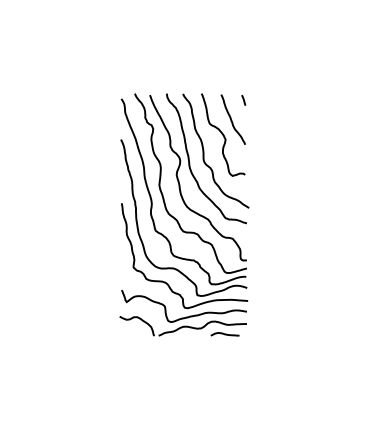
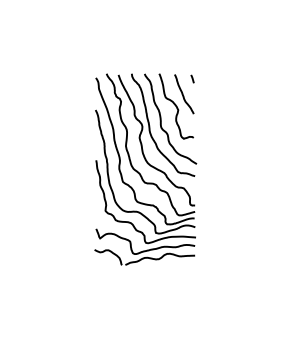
curve: (224, 334) -> (177, 263), removed

